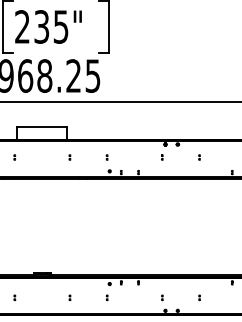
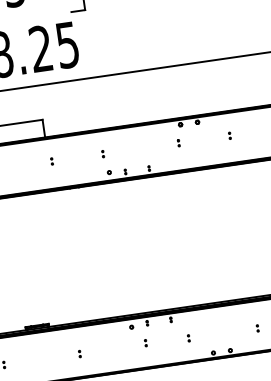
part: (106, 297) -> (144, 342), moved
part: (162, 297) -> (188, 337), moved

